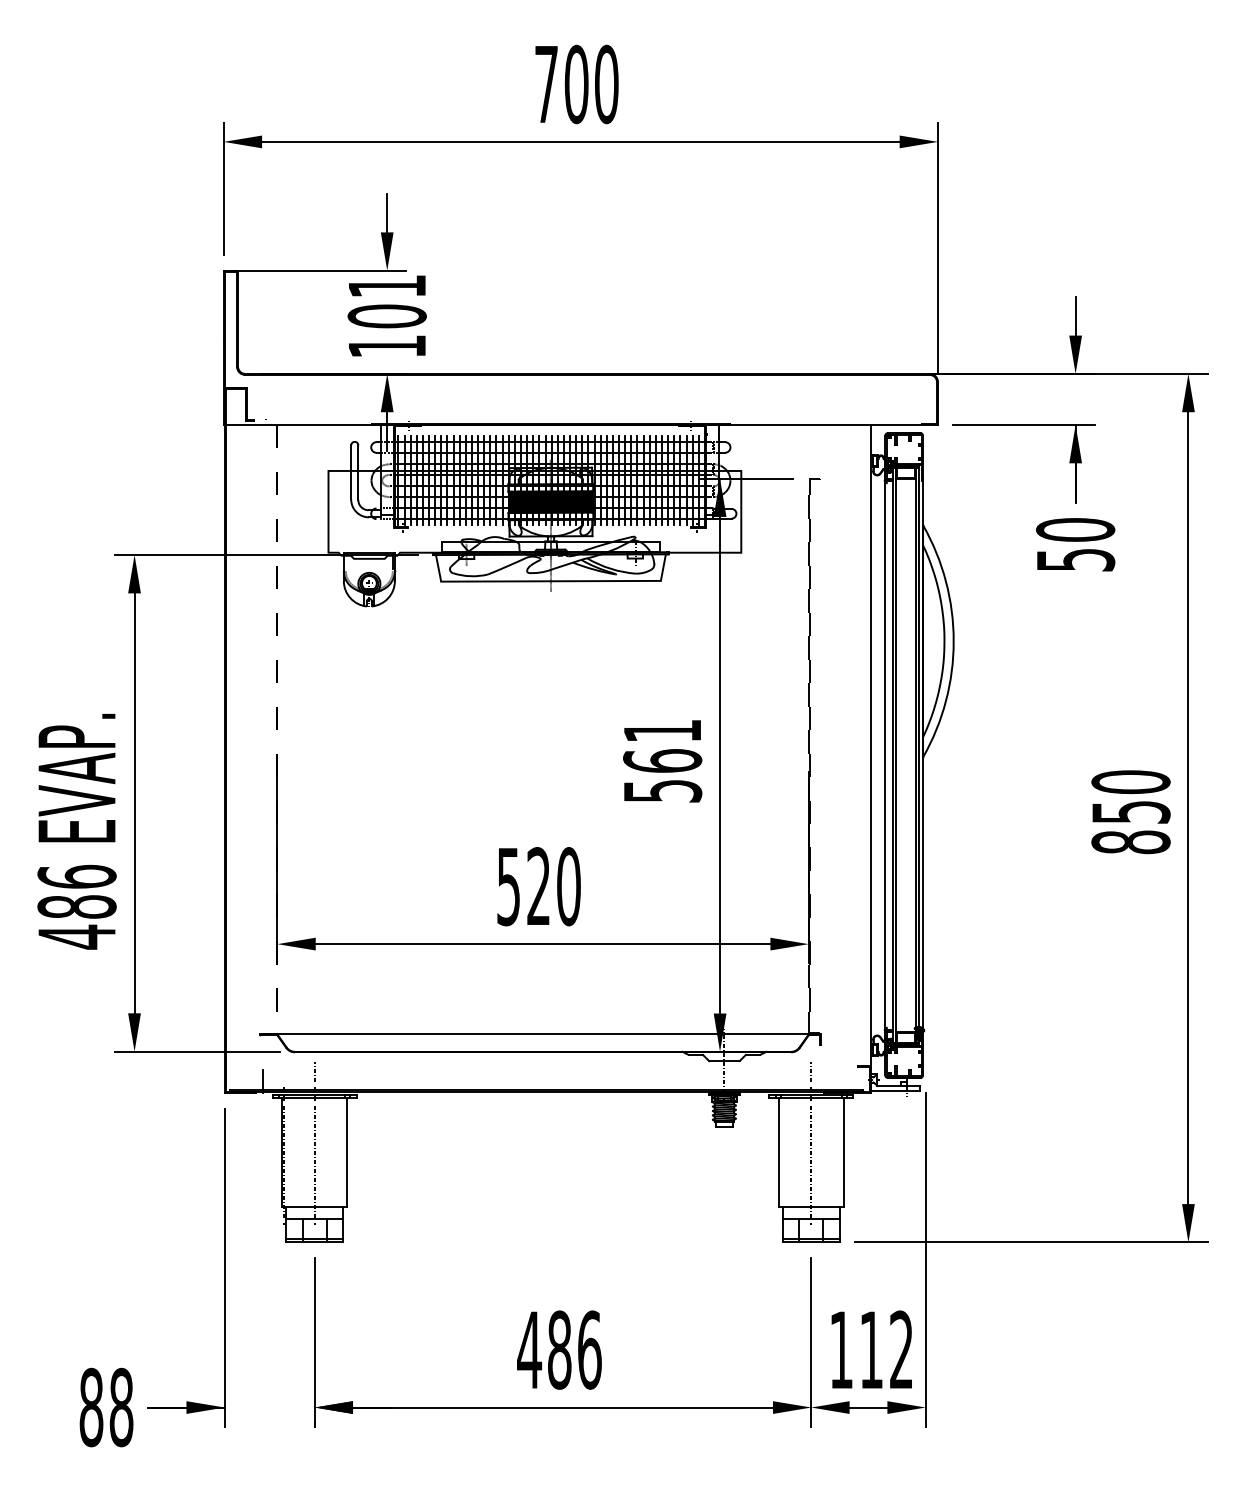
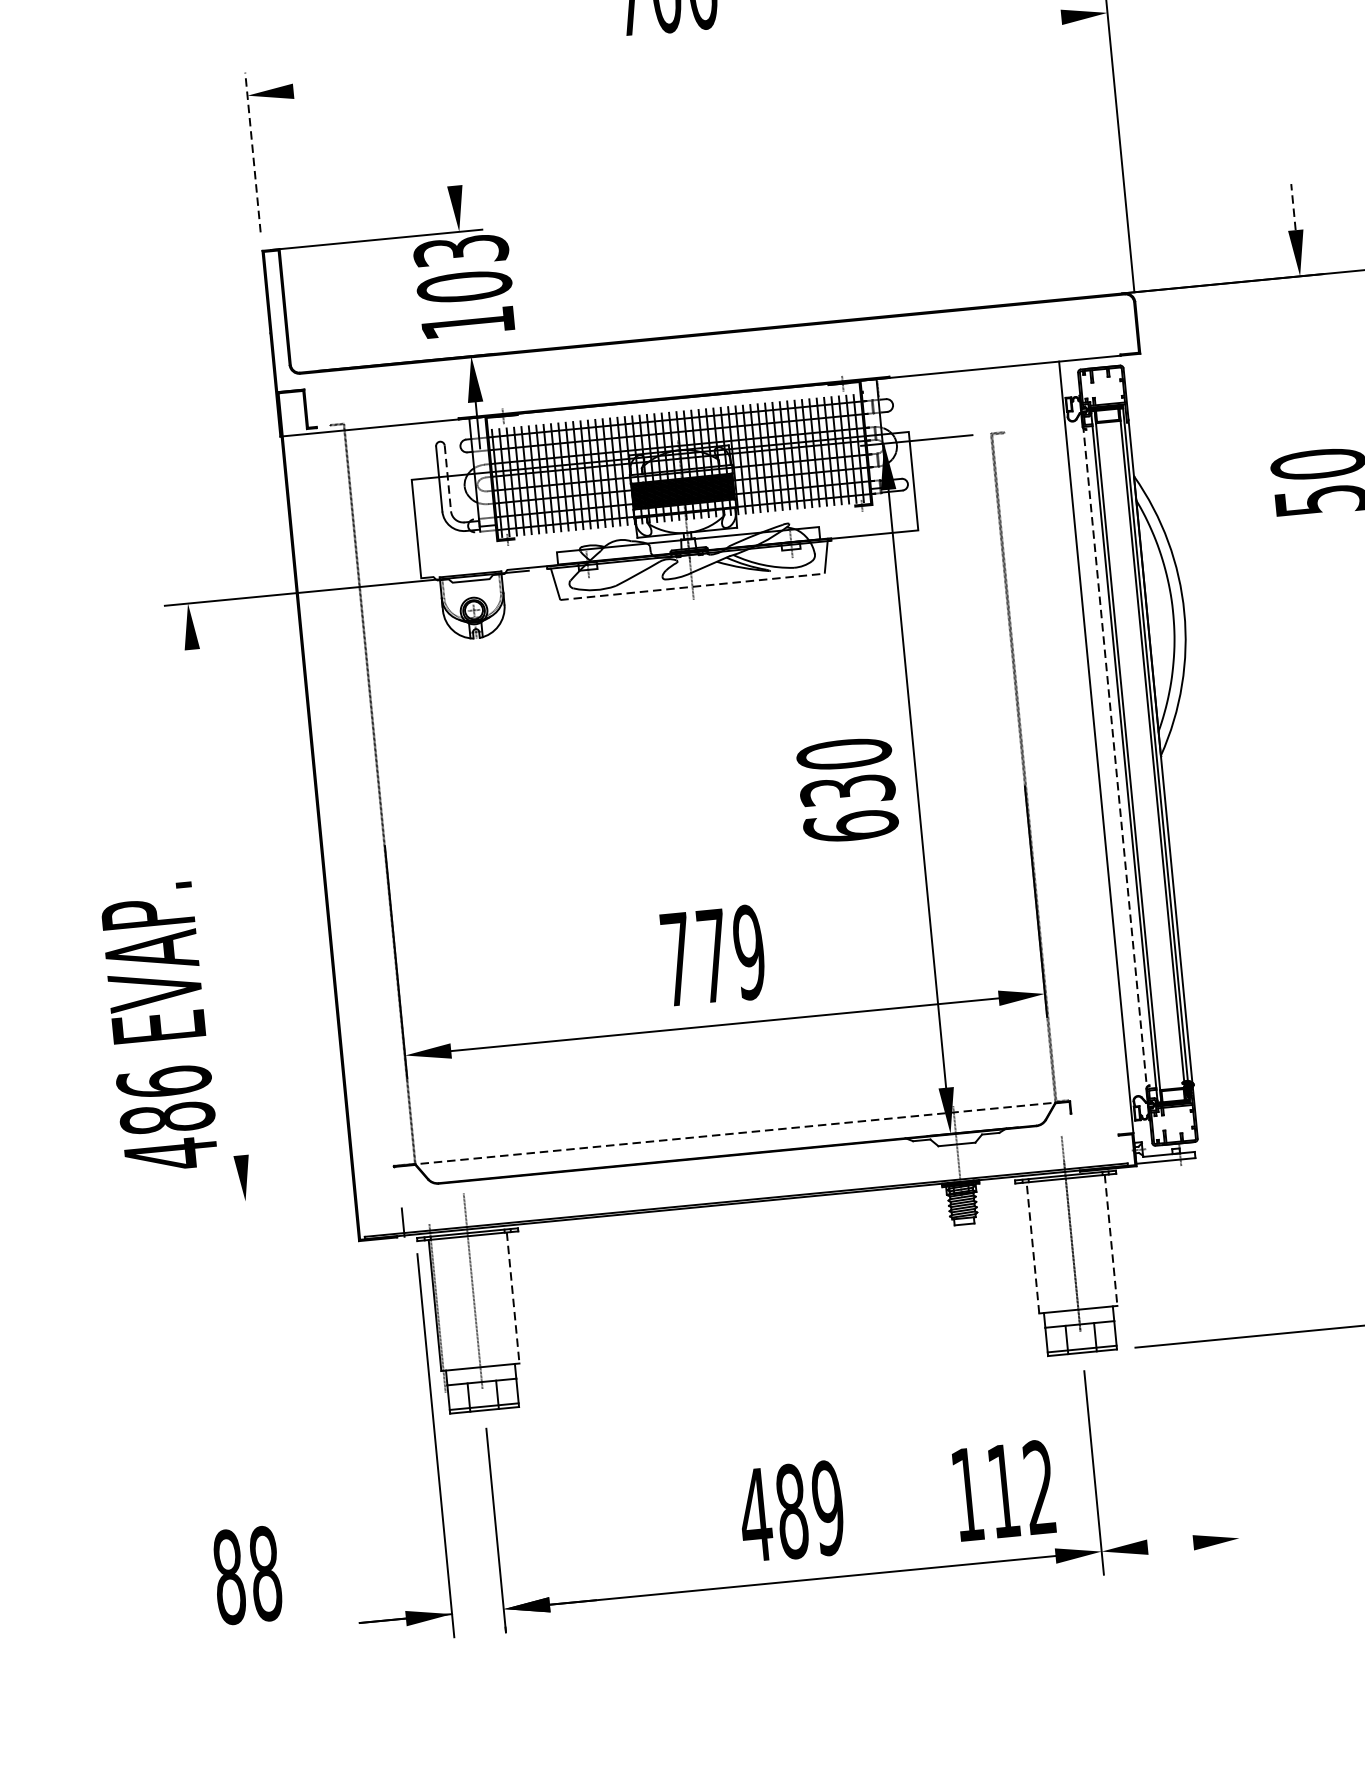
line: (580, 141) -> (677, 53), removed
line: (223, 188) -> (252, 151), solid -> dashed
line: (387, 213) -> (452, 162), removed
text: (386, 286) -> (460, 250), 101 -> 103
line: (1075, 315) -> (1293, 206), solid -> dashed
part: (1023, 425) -> (1243, 344), removed
line: (358, 473) -> (448, 479), solid -> dashed
line: (551, 581) -> (693, 587), solid -> dashed
line: (885, 756) -> (1115, 759), solid -> dashed
text: (662, 760) -> (847, 789), 561 -> 630
line: (134, 803) -> (216, 902), removed
text: (76, 831) -> (158, 1027), moved
text: (538, 886) -> (712, 955), 520 -> 779
line: (540, 1034) -> (732, 1133), solid -> dashed
line: (197, 1051) -> (321, 1194), removed
line: (778, 1151) -> (1032, 1247), solid -> dashed
line: (347, 1152) -> (513, 1298), solid -> dashed
line: (843, 1152) -> (1110, 1240), solid -> dashed
line: (925, 1259) -> (1222, 1360), removed
part: (224, 1267) -> (435, 1445), moved
text: (589, 1349) -> (827, 1507), 486 -> 489
text: (871, 1349) -> (1003, 1490), moved
text: (106, 1407) -> (247, 1575), moved
line: (868, 1407) -> (1170, 1544), removed

